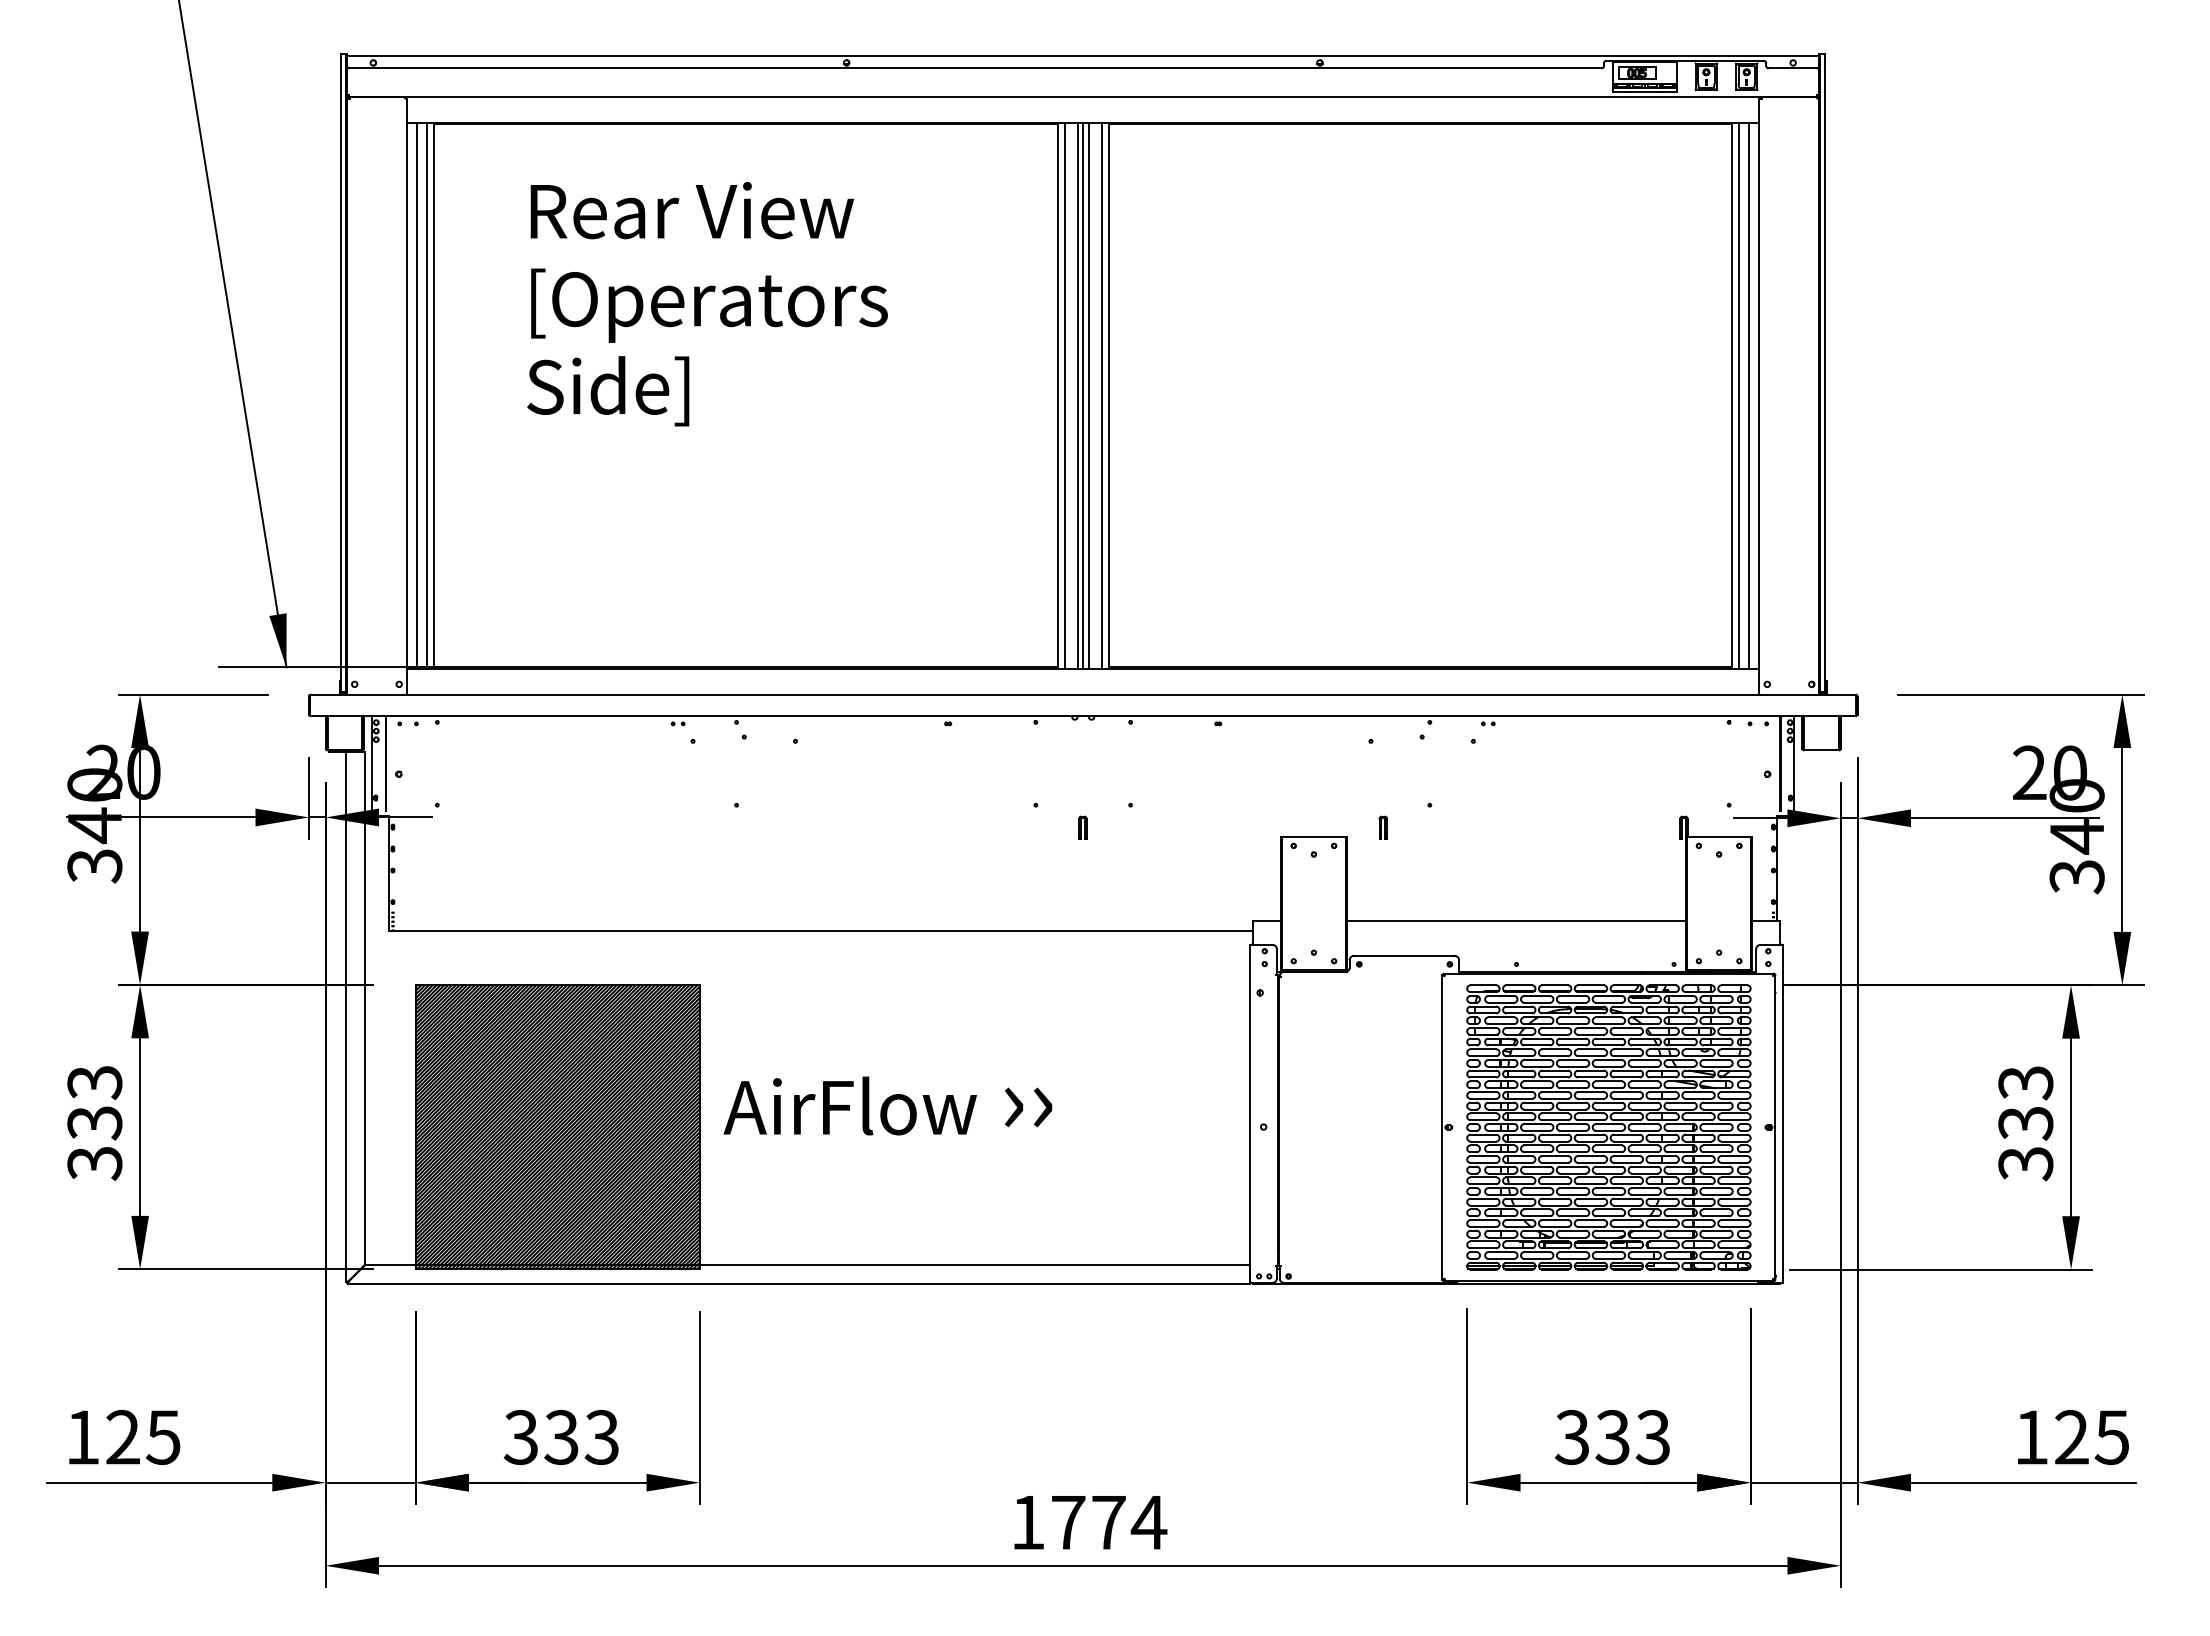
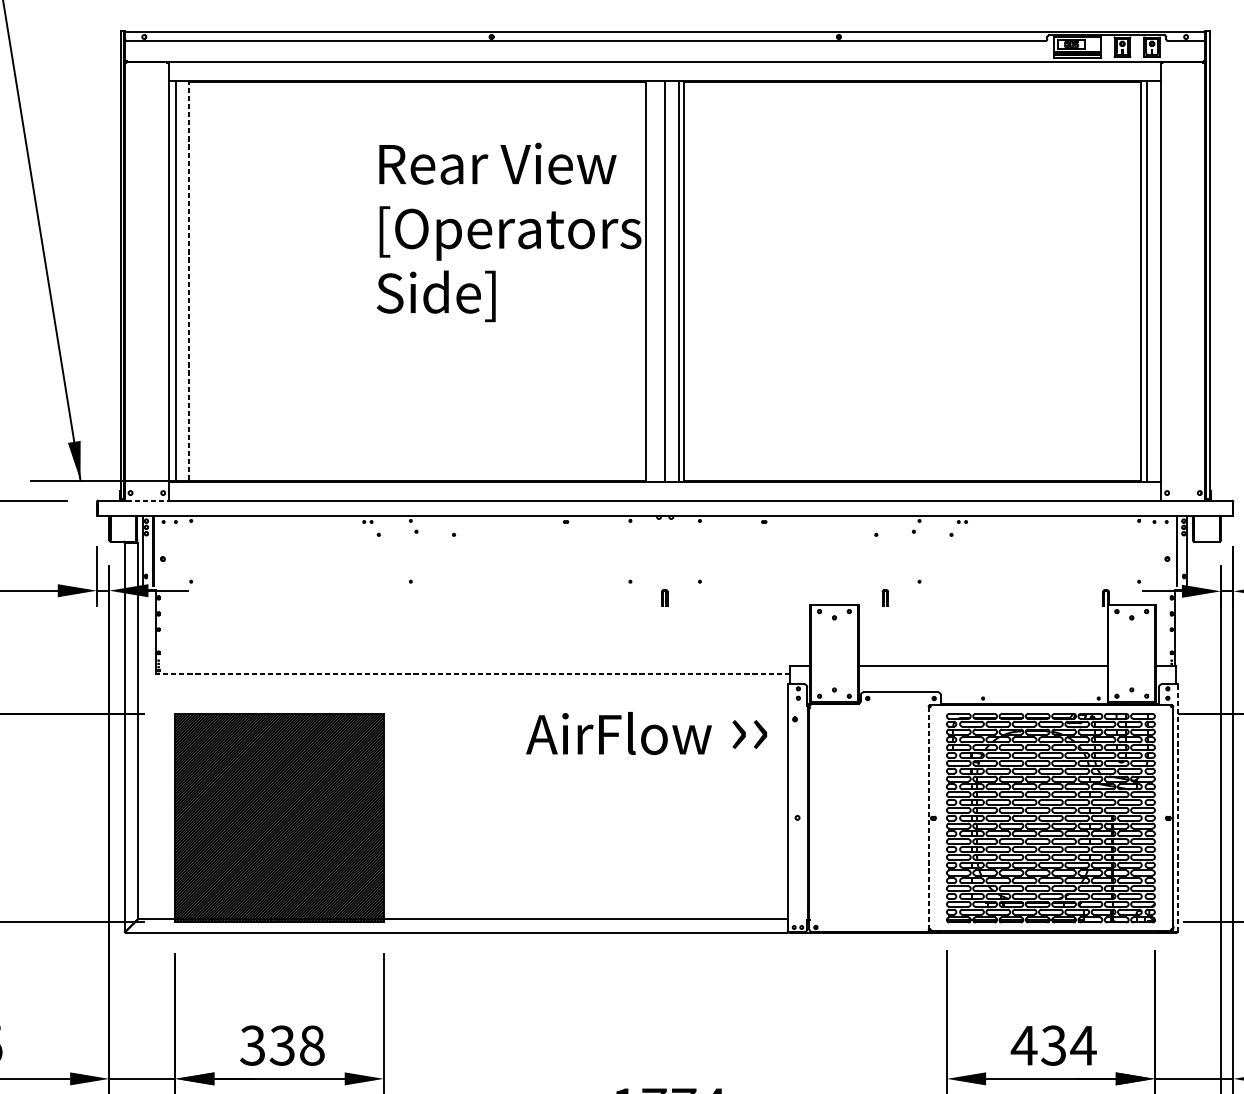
text: (707, 304) -> (509, 232), moved
line: (427, 395) -> (184, 281), removed
line: (434, 395) -> (189, 281), solid -> dashed
line: (1064, 395) -> (651, 281), removed
line: (1077, 395) -> (660, 281), removed
line: (1088, 395) -> (669, 281), removed
line: (1749, 395) -> (1154, 281), removed
line: (377, 694) -> (147, 500), solid -> dashed
line: (820, 931) -> (472, 674), solid -> dashed
text: (887, 1105) -> (646, 733), moved
line: (1782, 1113) -> (1178, 807), solid -> dashed
line: (1442, 1127) -> (928, 818), solid -> dashed
text: (601, 1436) -> (311, 1044), 333 -> 338
text: (1612, 1437) -> (1053, 1045), 333 -> 434

